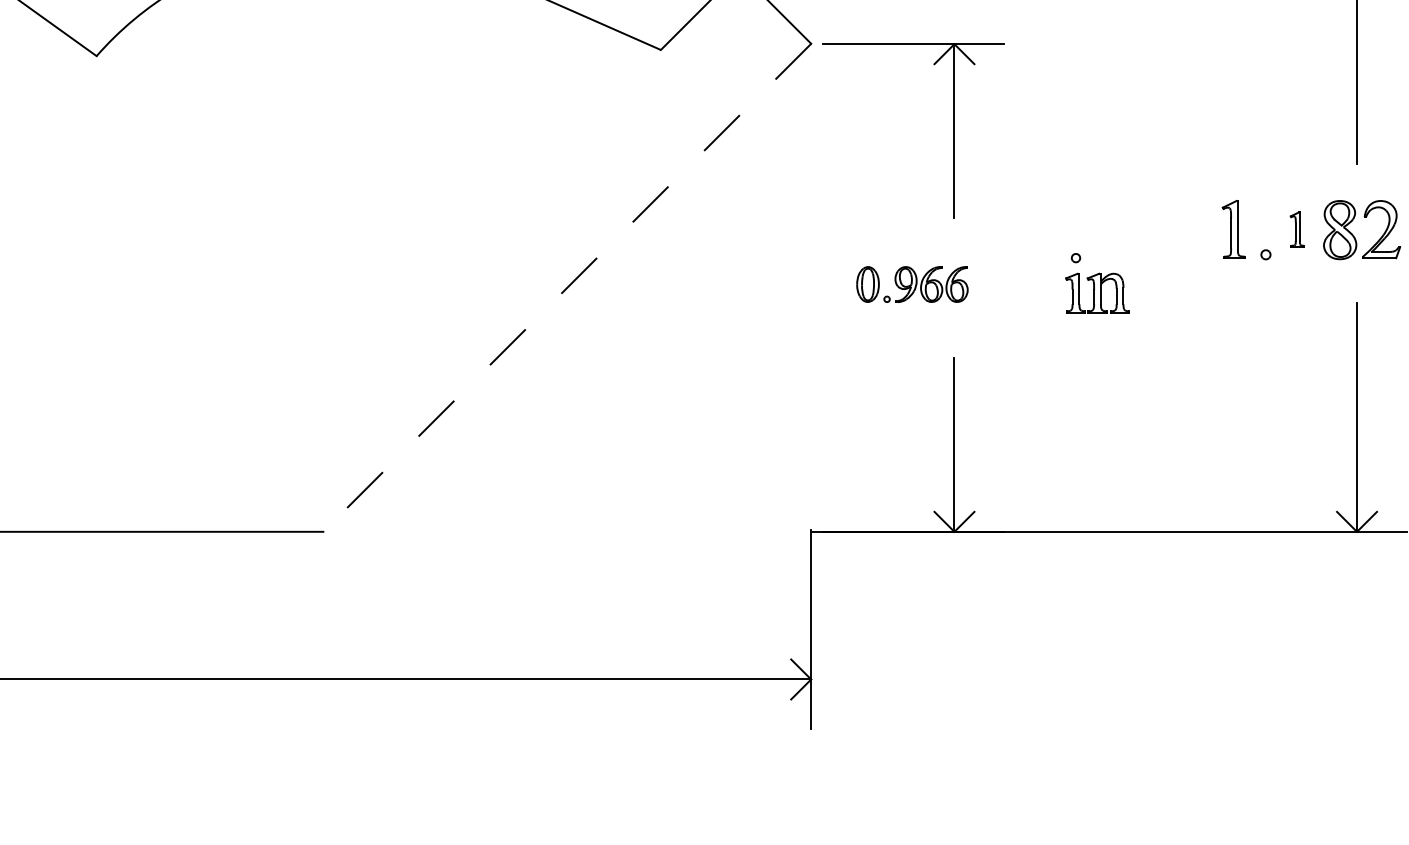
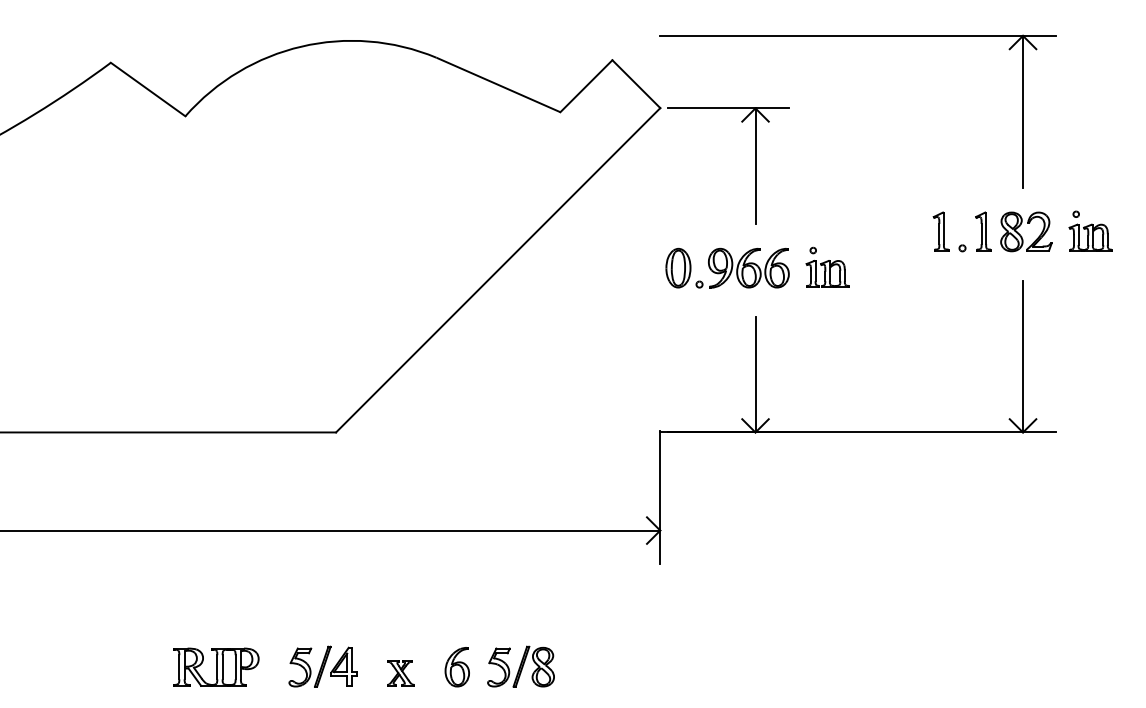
part: (1297, 229) -> (983, 231), size x1.67
part: (1097, 282) -> (827, 266), moved
part: (912, 283) -> (727, 267), size x1.67
line: (566, 288) -> (497, 270), dashed -> solid

